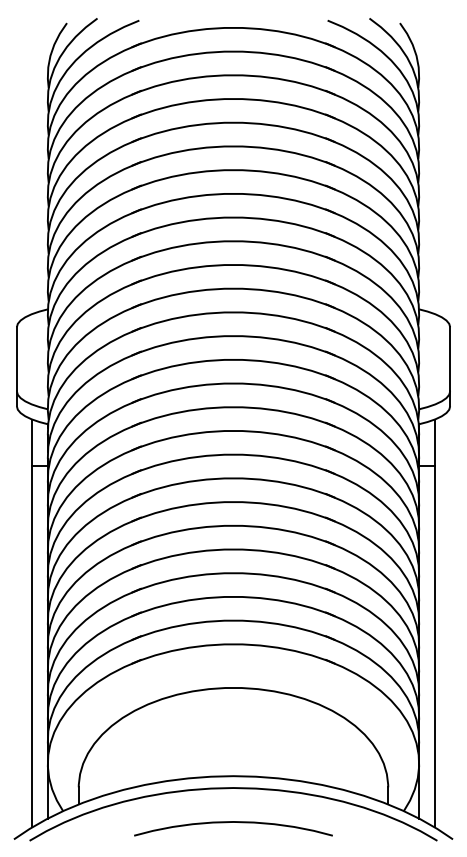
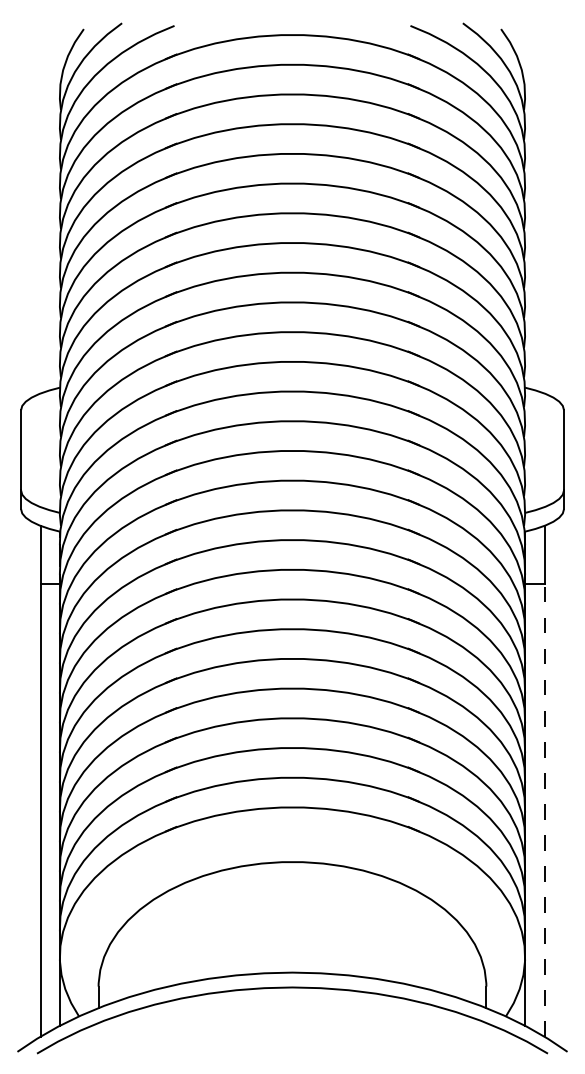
line: (434, 645) -> (544, 809), solid -> dashed
curve: (233, 822) -> (292, 1030), removed

